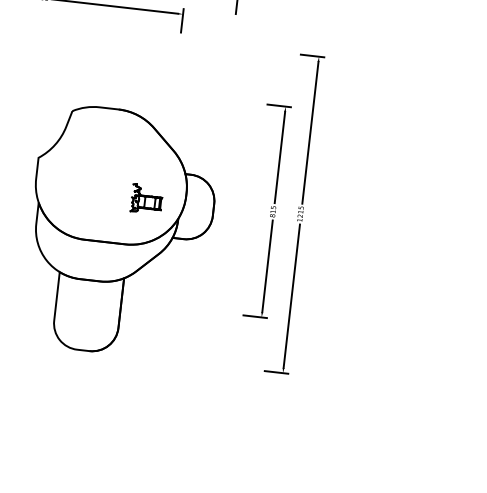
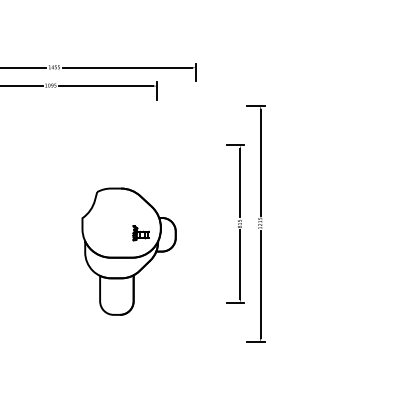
part: (119, 231) -> (128, 251), size x0.7

